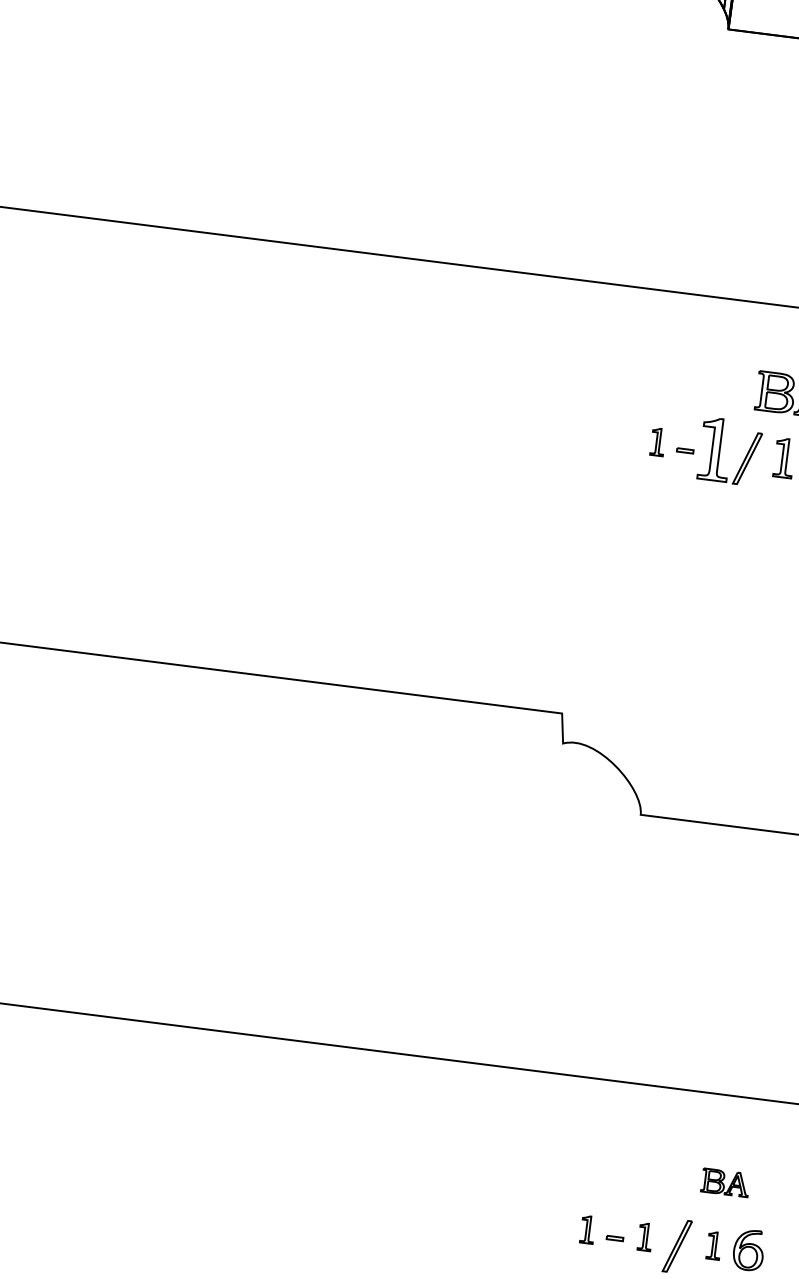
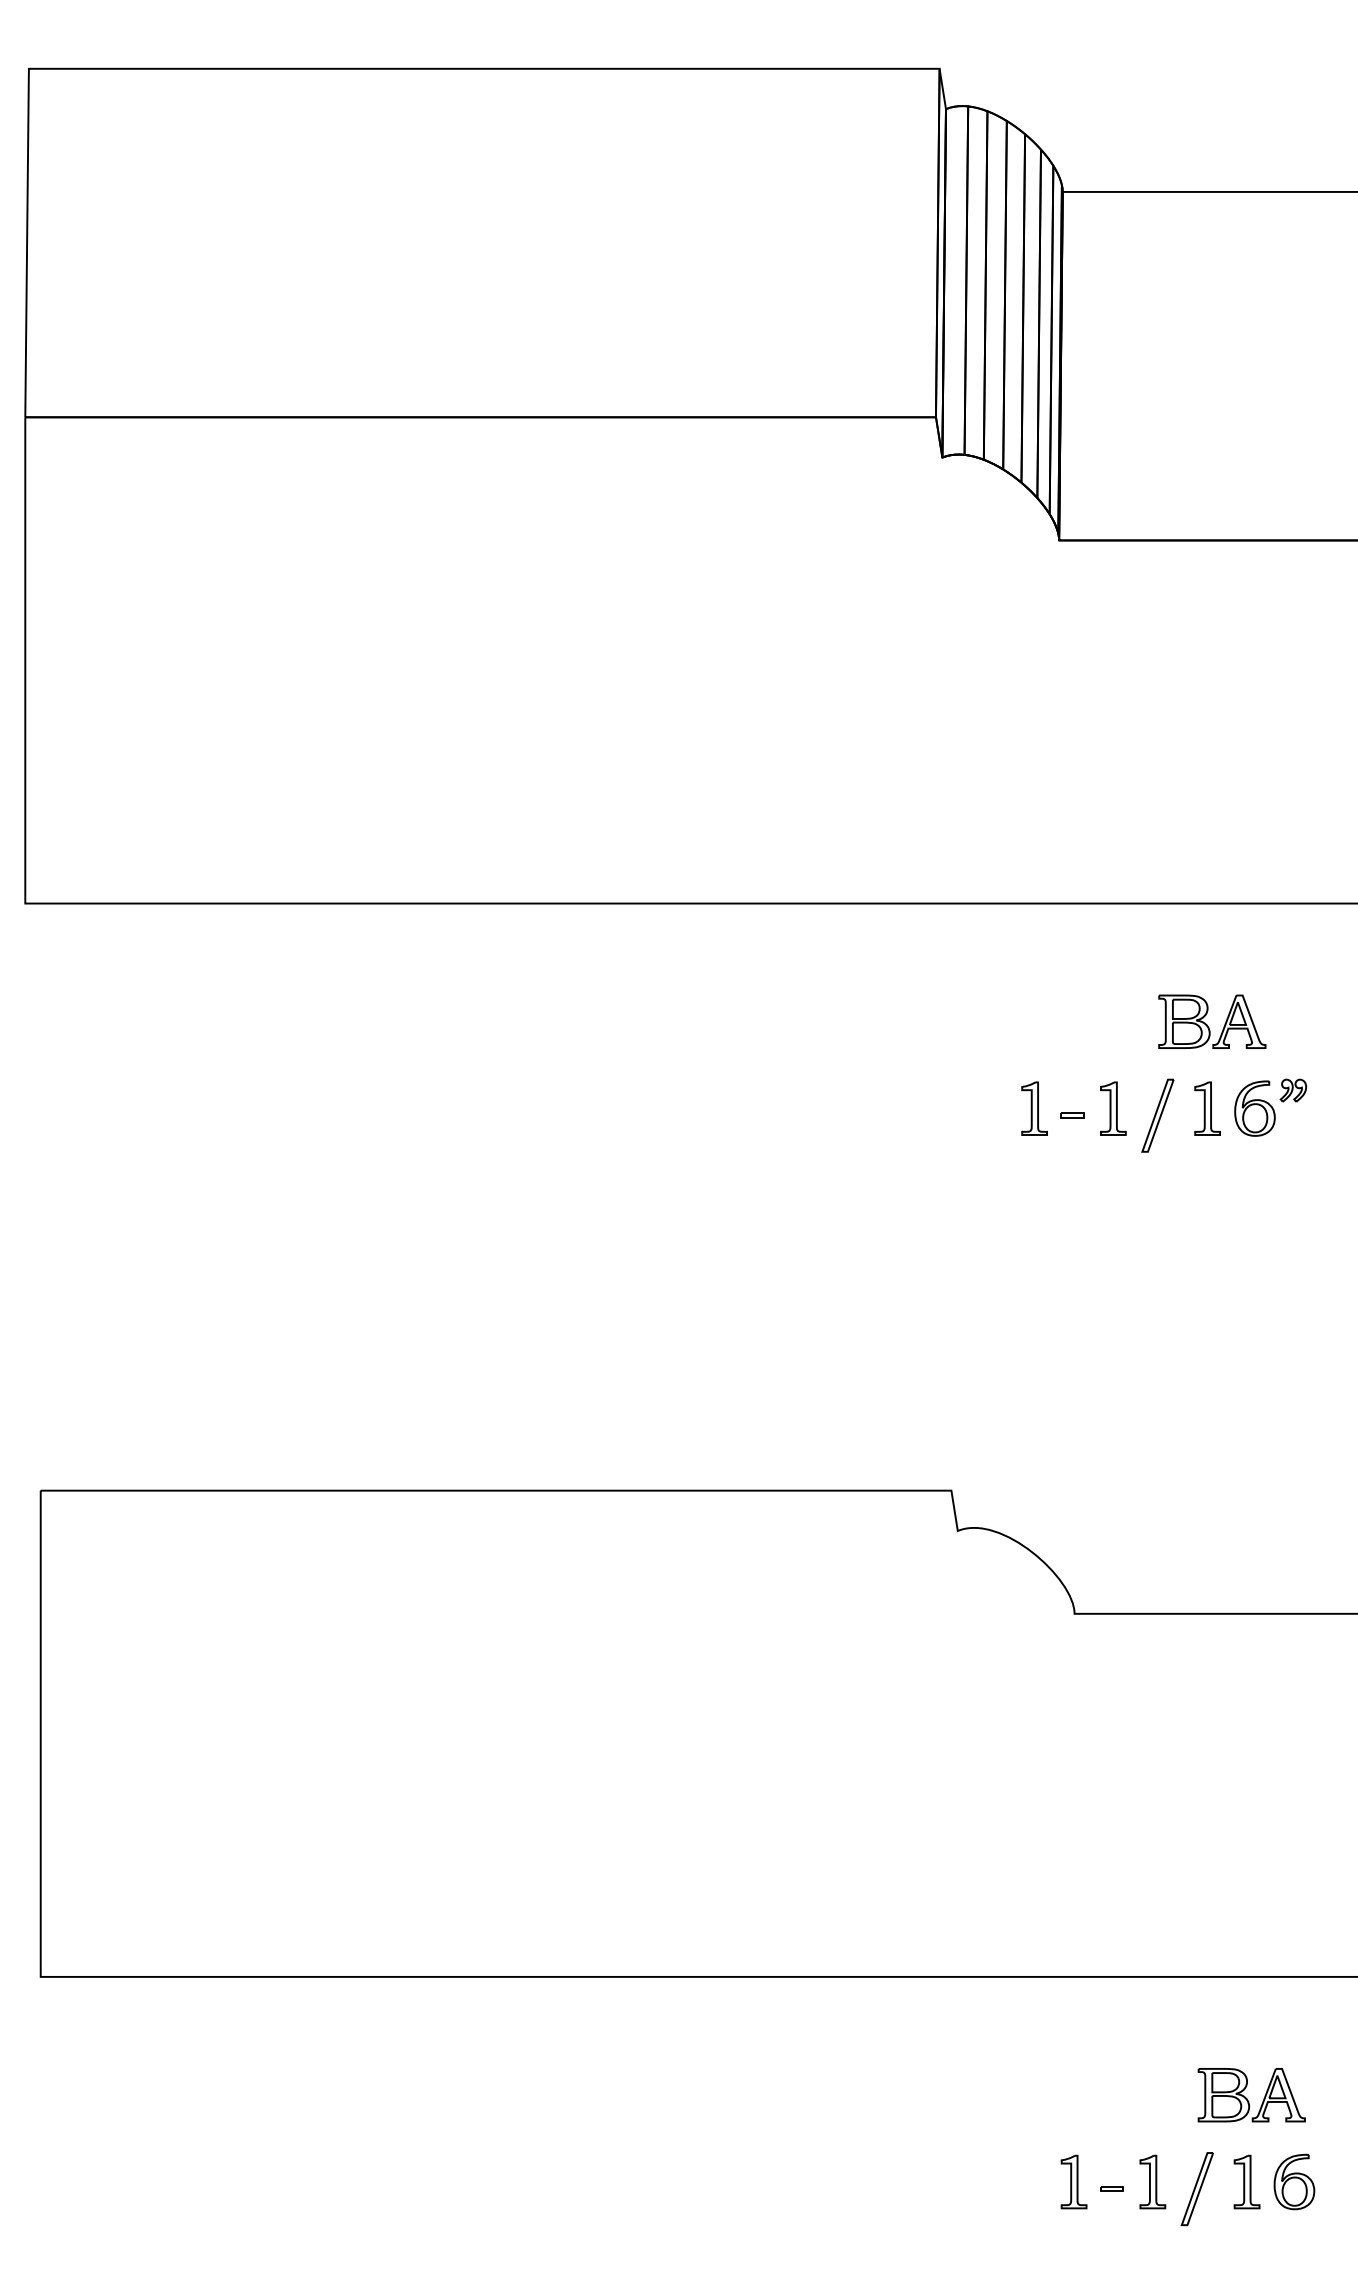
part: (658, 442) -> (1034, 1108), size x1.43
part: (715, 449) -> (1113, 1108), size x0.62
part: (725, 1182) -> (1251, 2095), size x1.67
part: (587, 1229) -> (1073, 2181), size x1.43
part: (645, 1236) -> (1152, 2181), size x1.43
part: (713, 1245) -> (1246, 2181), size x1.43

